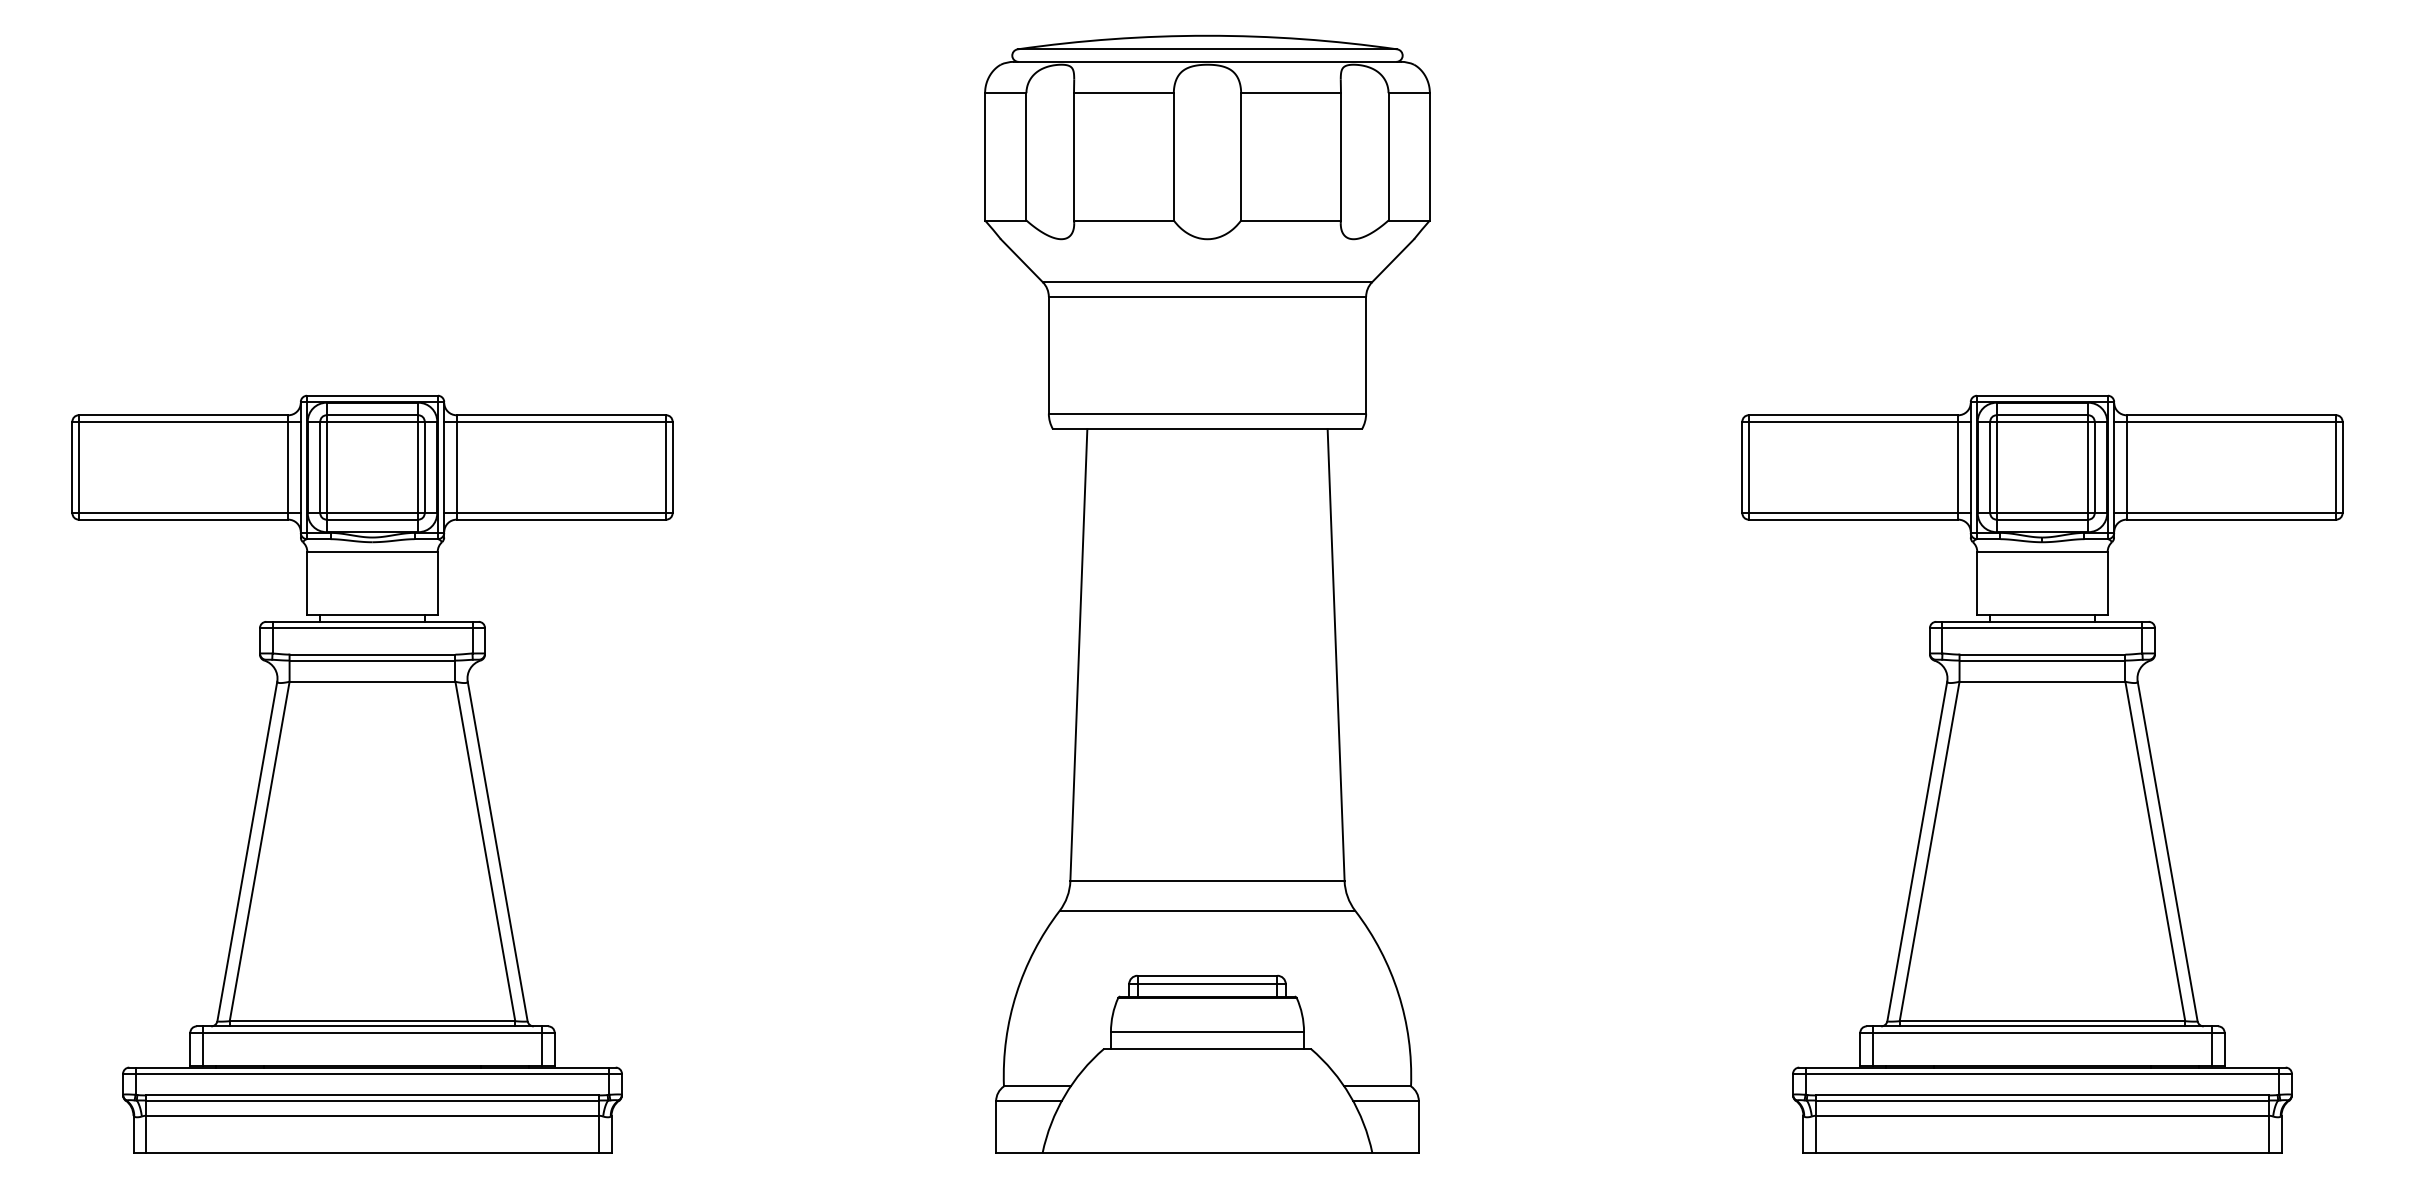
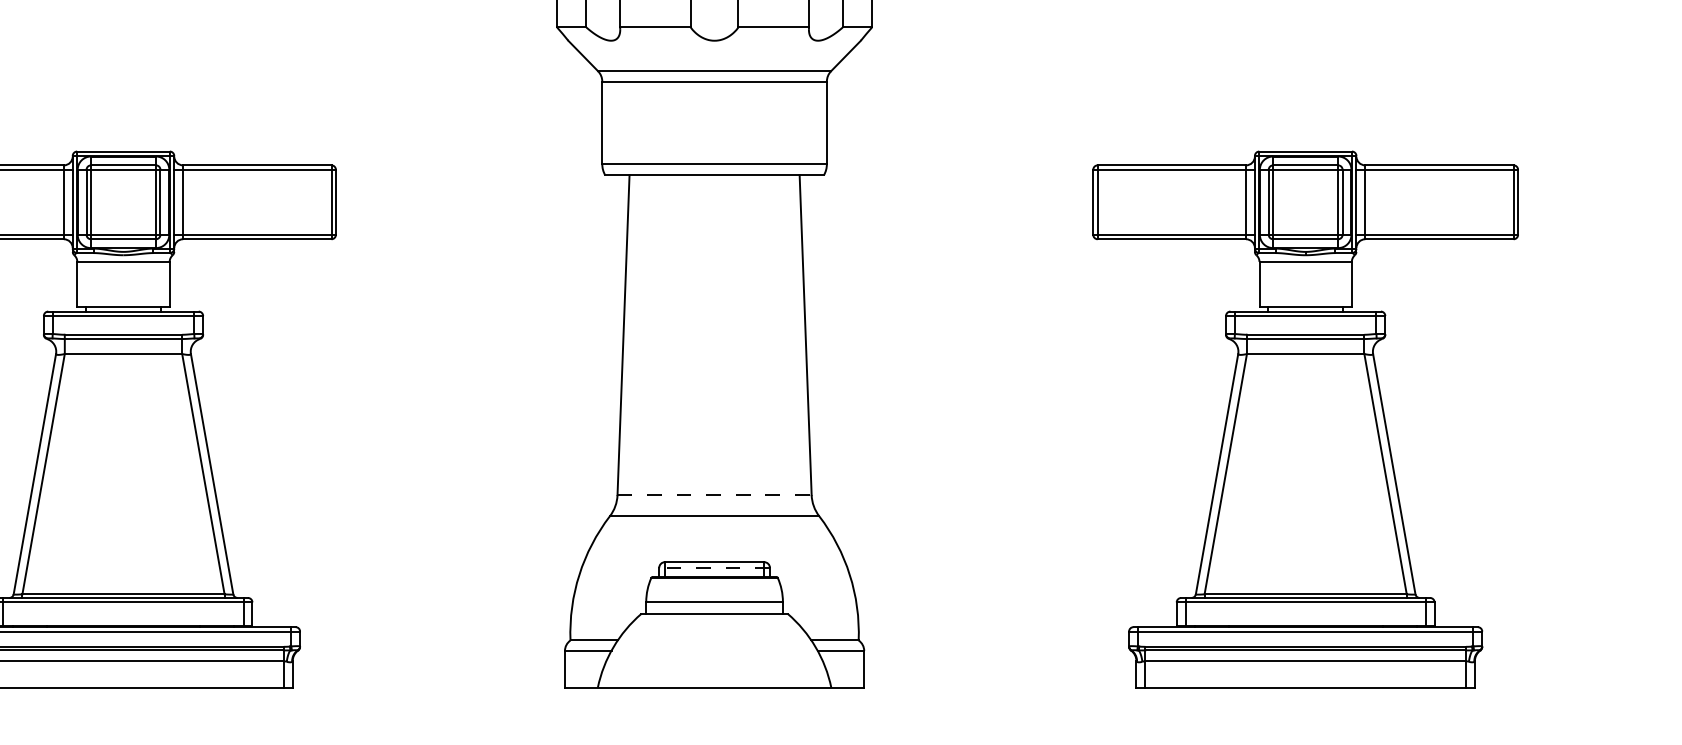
line: (1207, 881) -> (714, 495), solid -> dashed
line: (1207, 984) -> (714, 568), solid -> dashed

